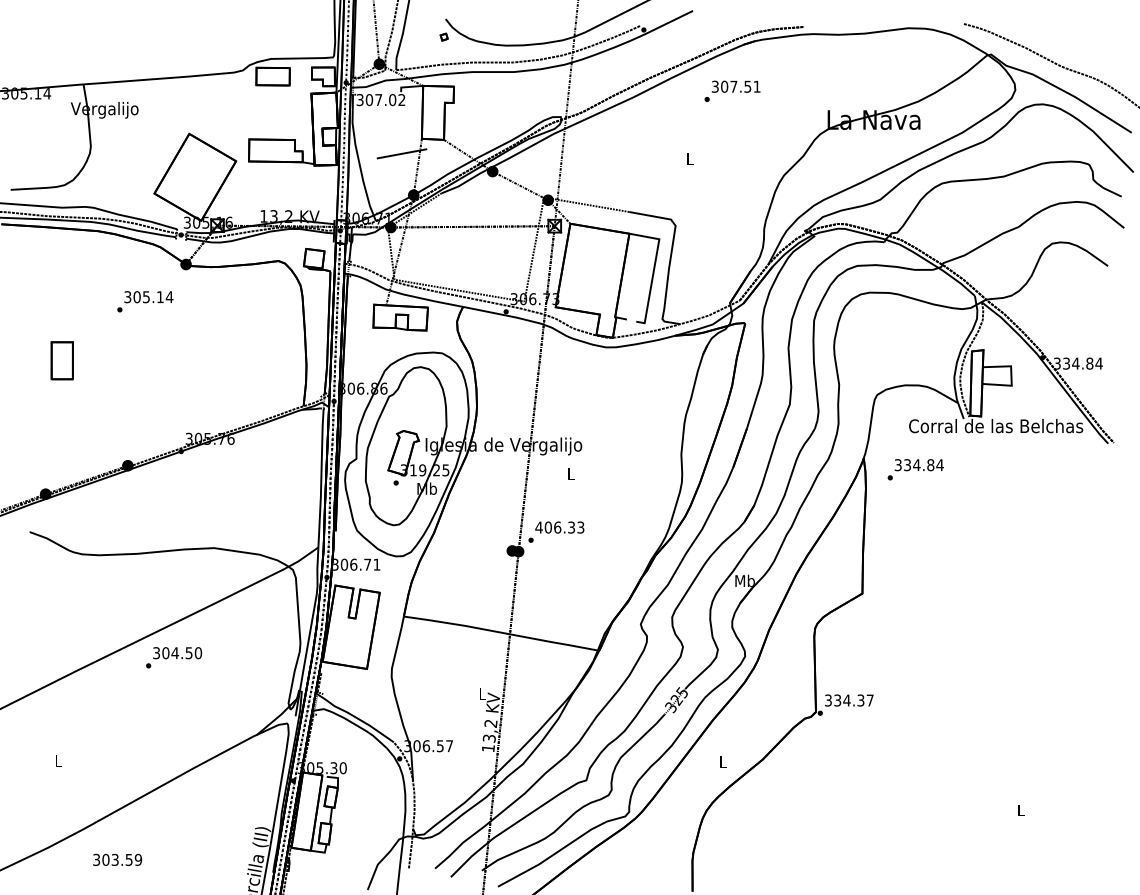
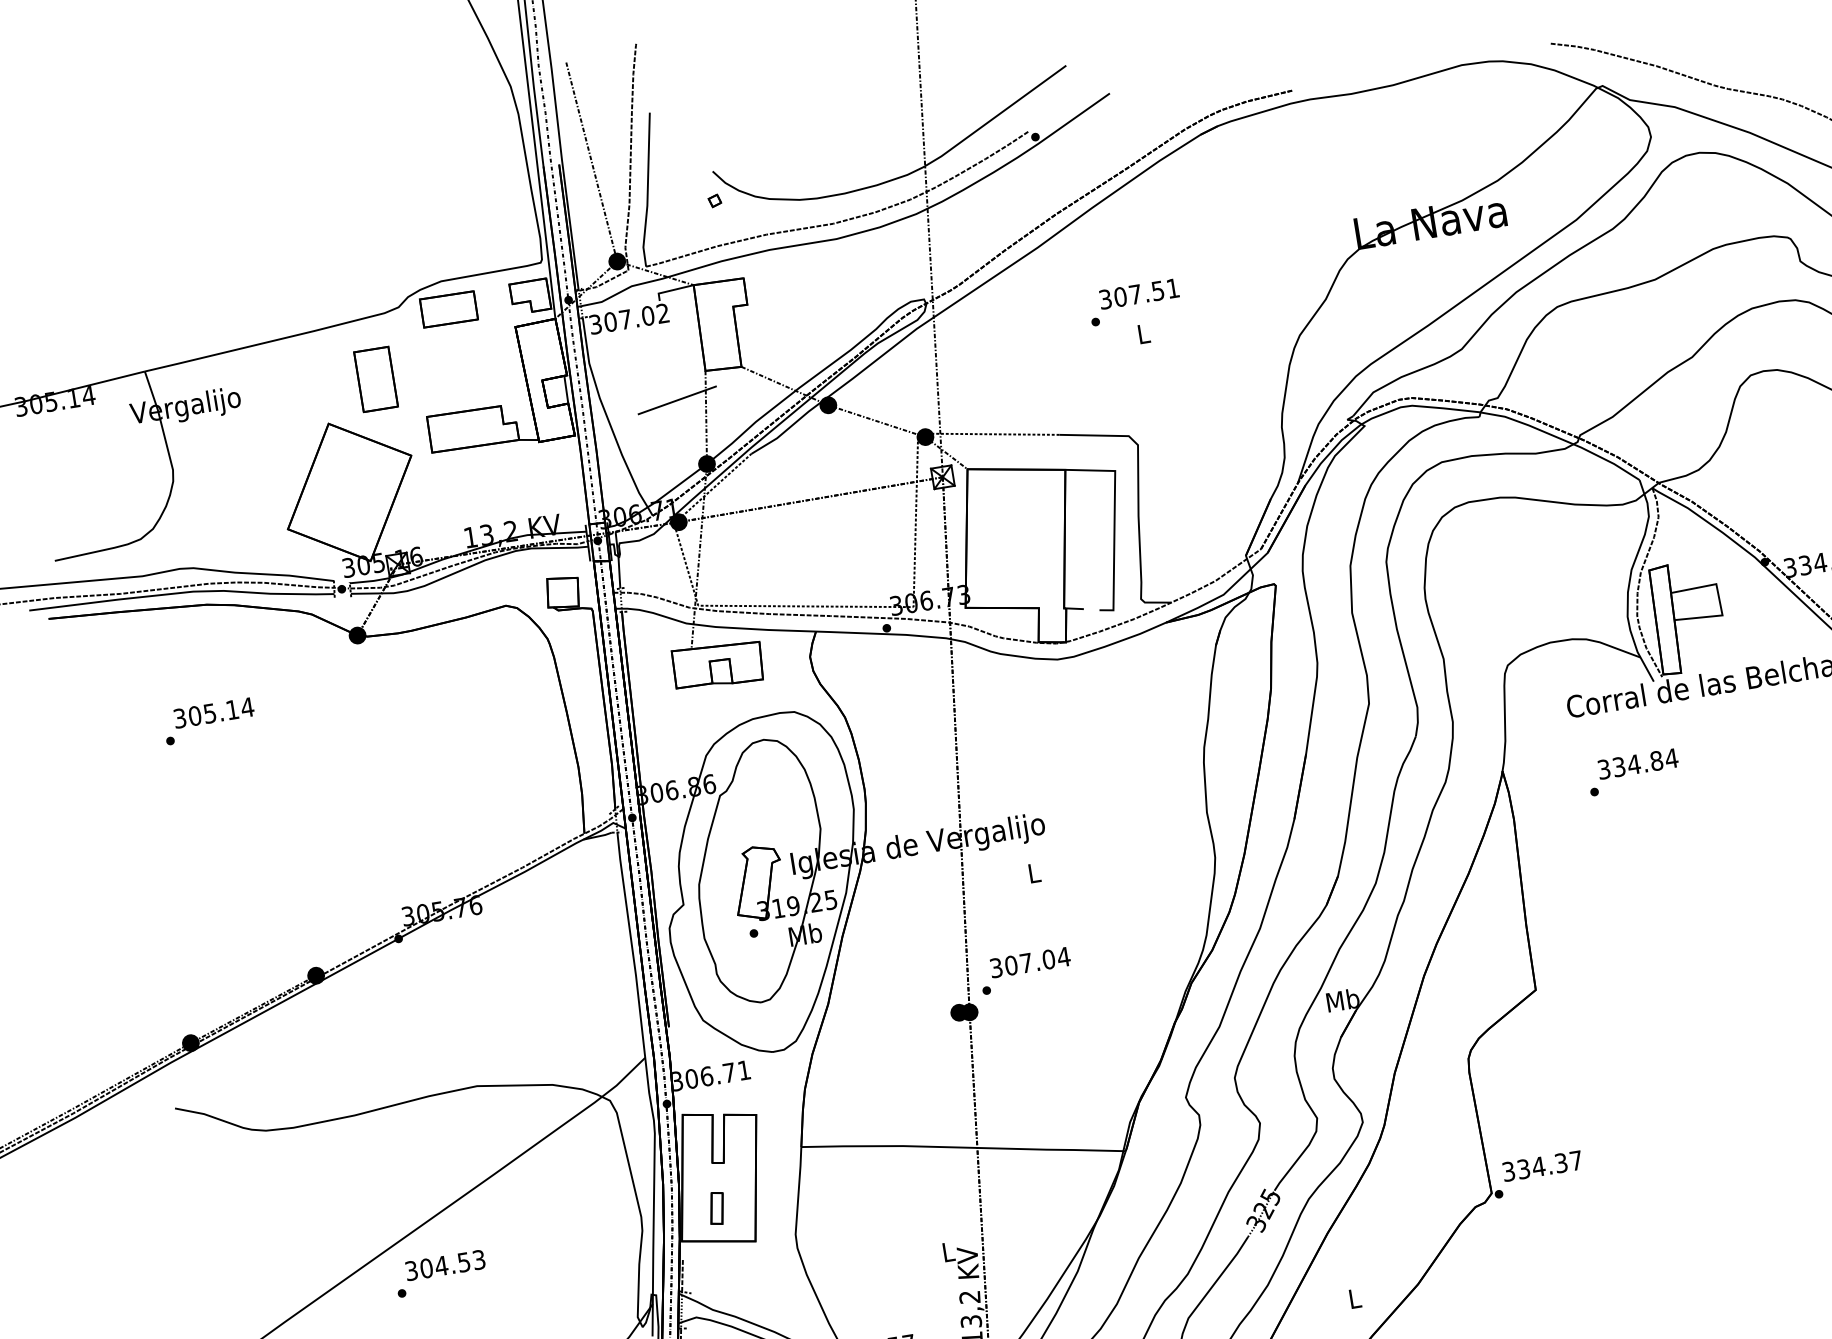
text: (732, 90) -> (1134, 300), moved
text: (145, 301) -> (209, 720), moved
part: (61, 360) -> (374, 379), moved
text: (915, 469) -> (1633, 771), moved
text: (559, 527) -> (1029, 962), 406.33 -> 307.04
part: (346, 645) -> (716, 1208), added
text: (198, 653) -> (479, 1260), 304.50 -> 304.53

